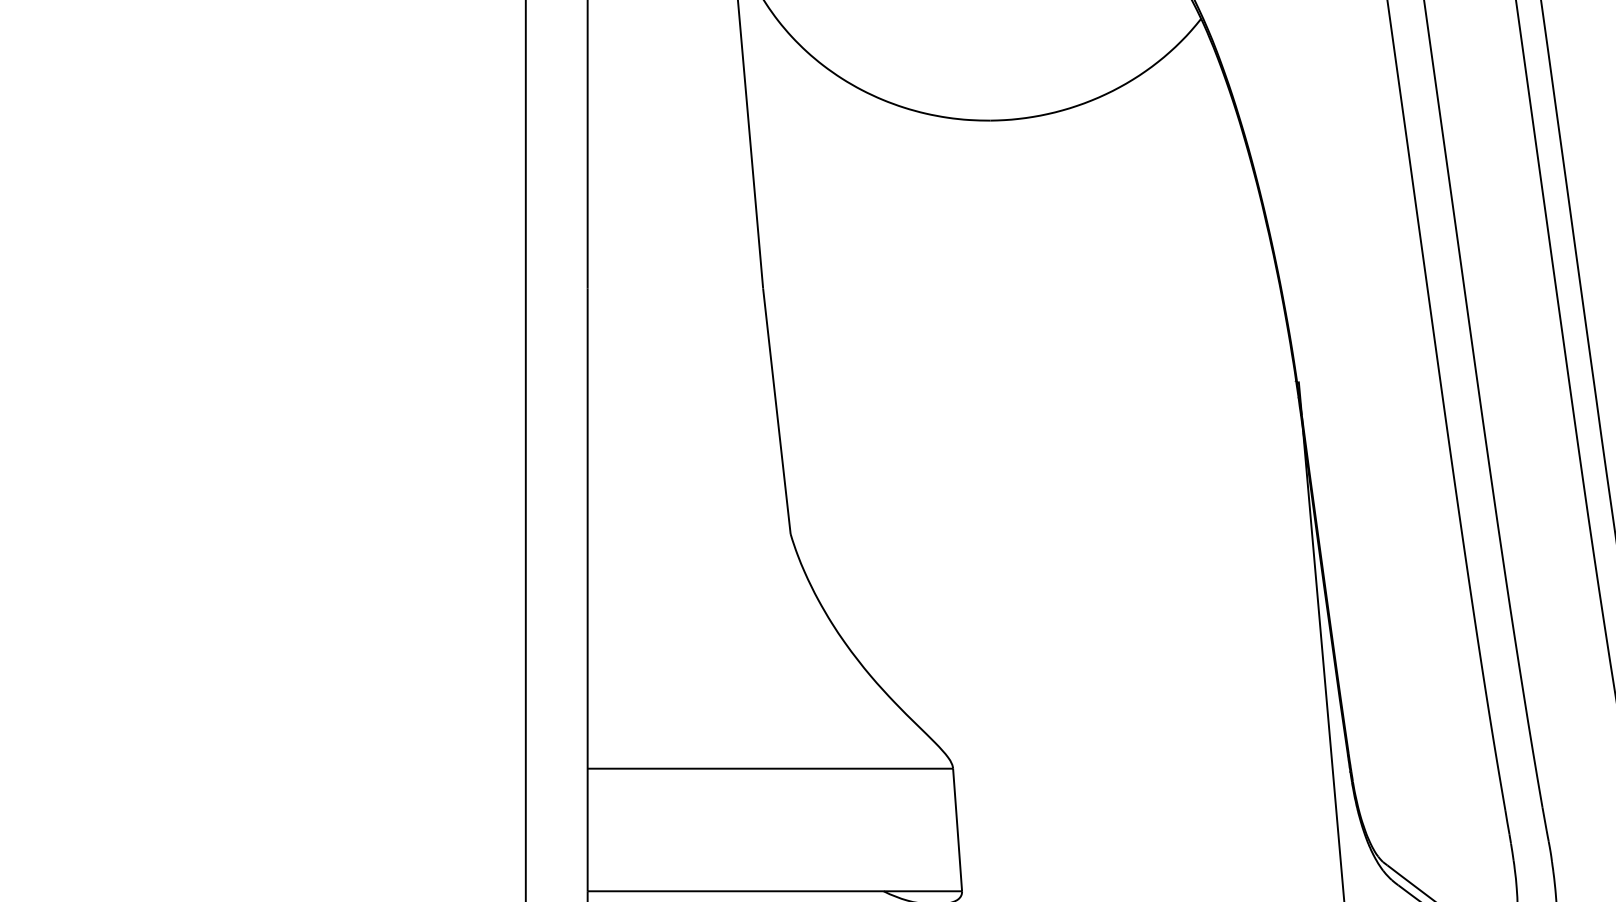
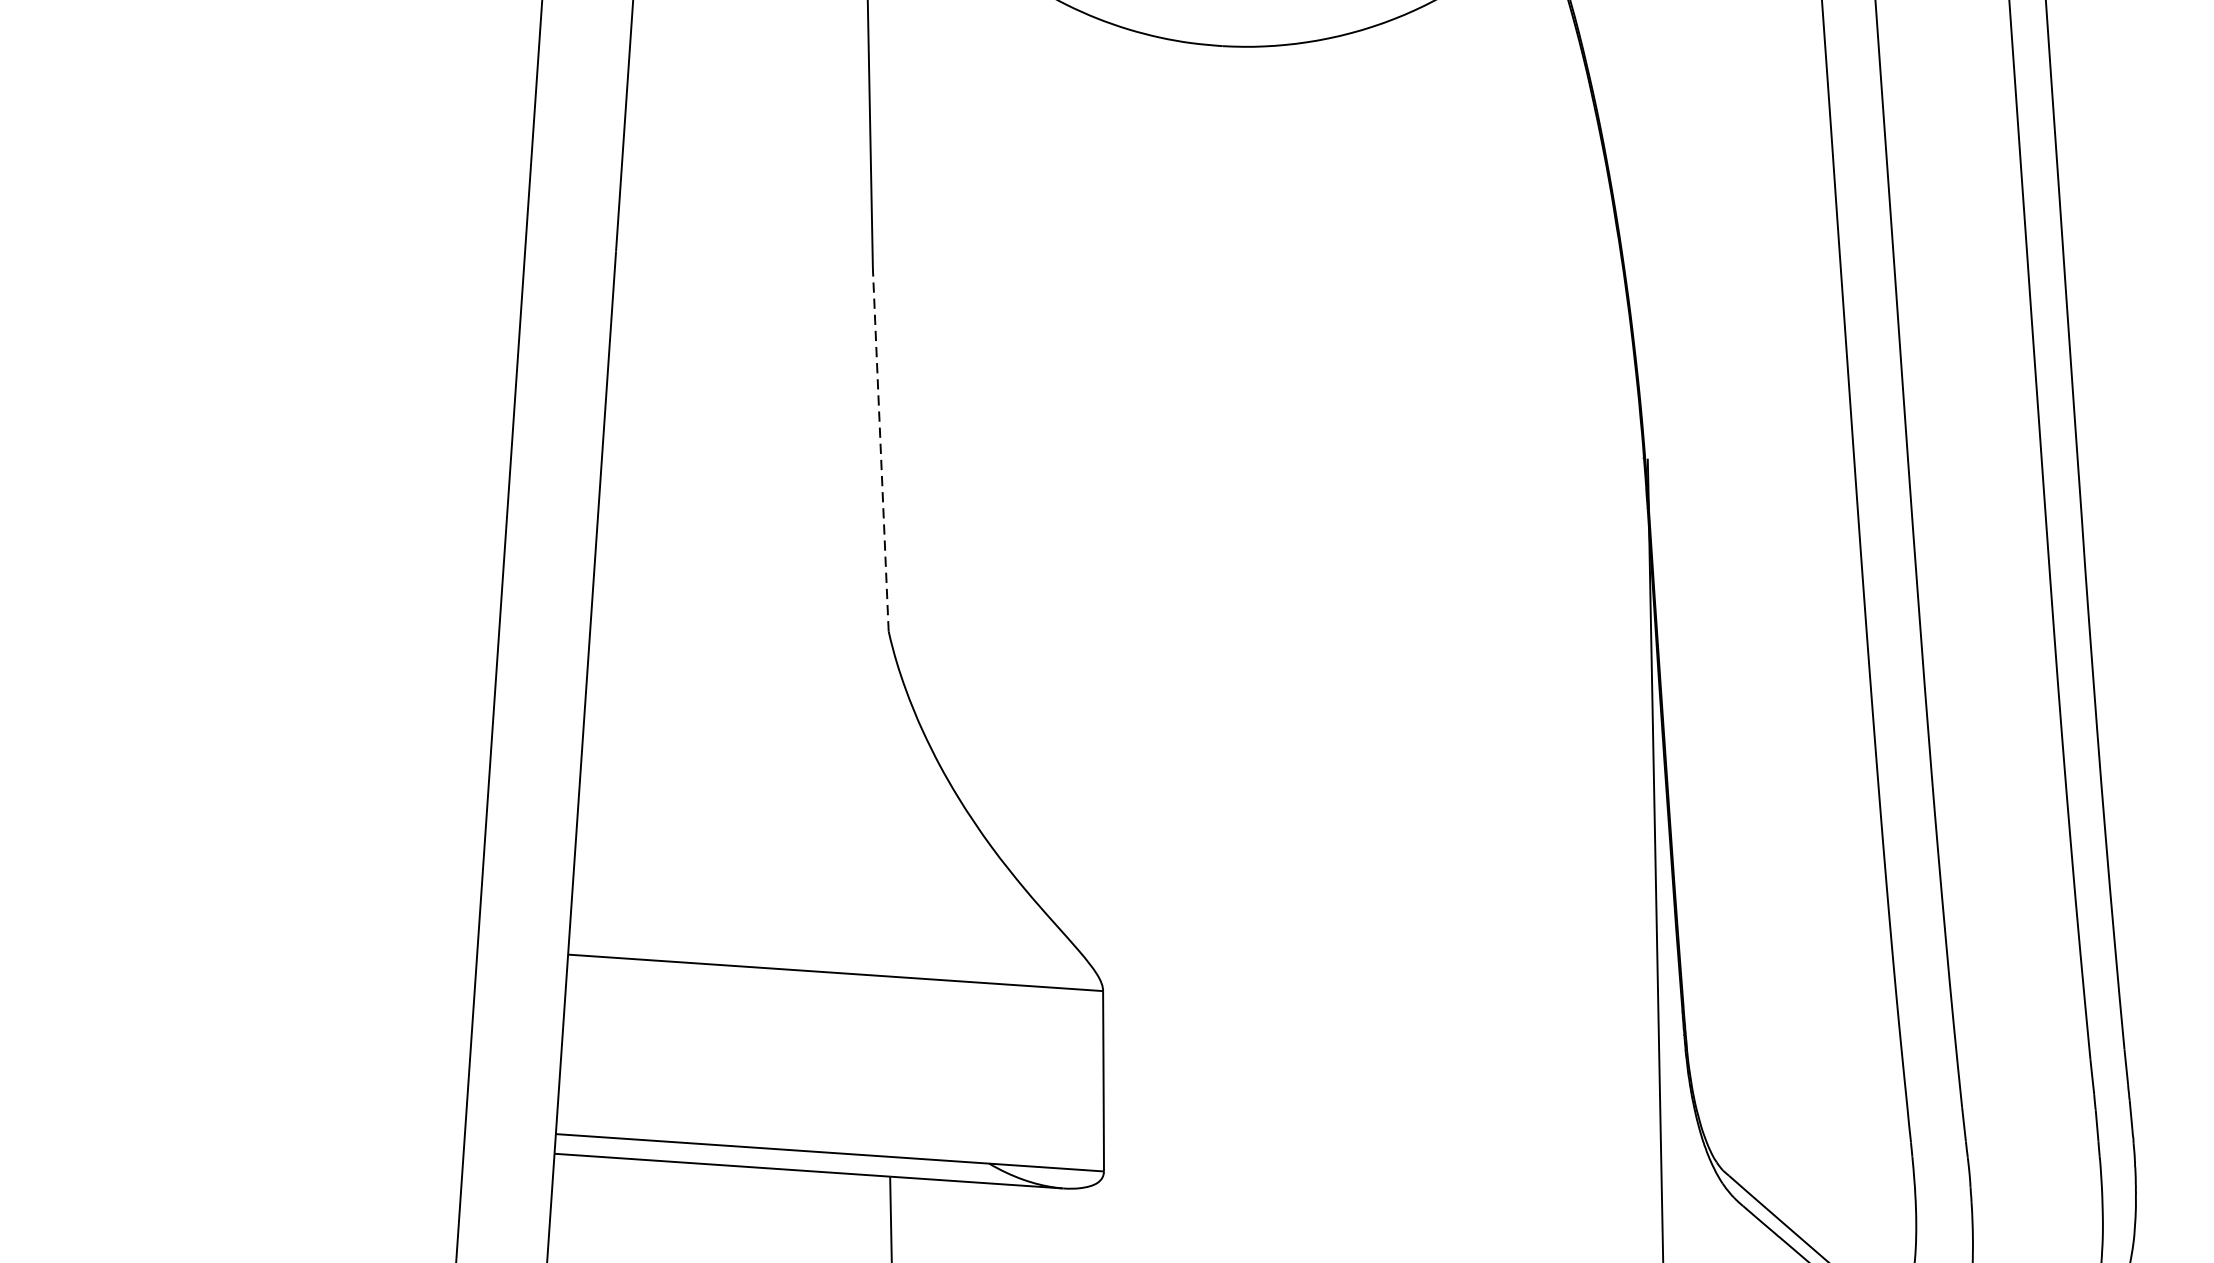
line: (776, 411) -> (880, 450), solid -> dashed

